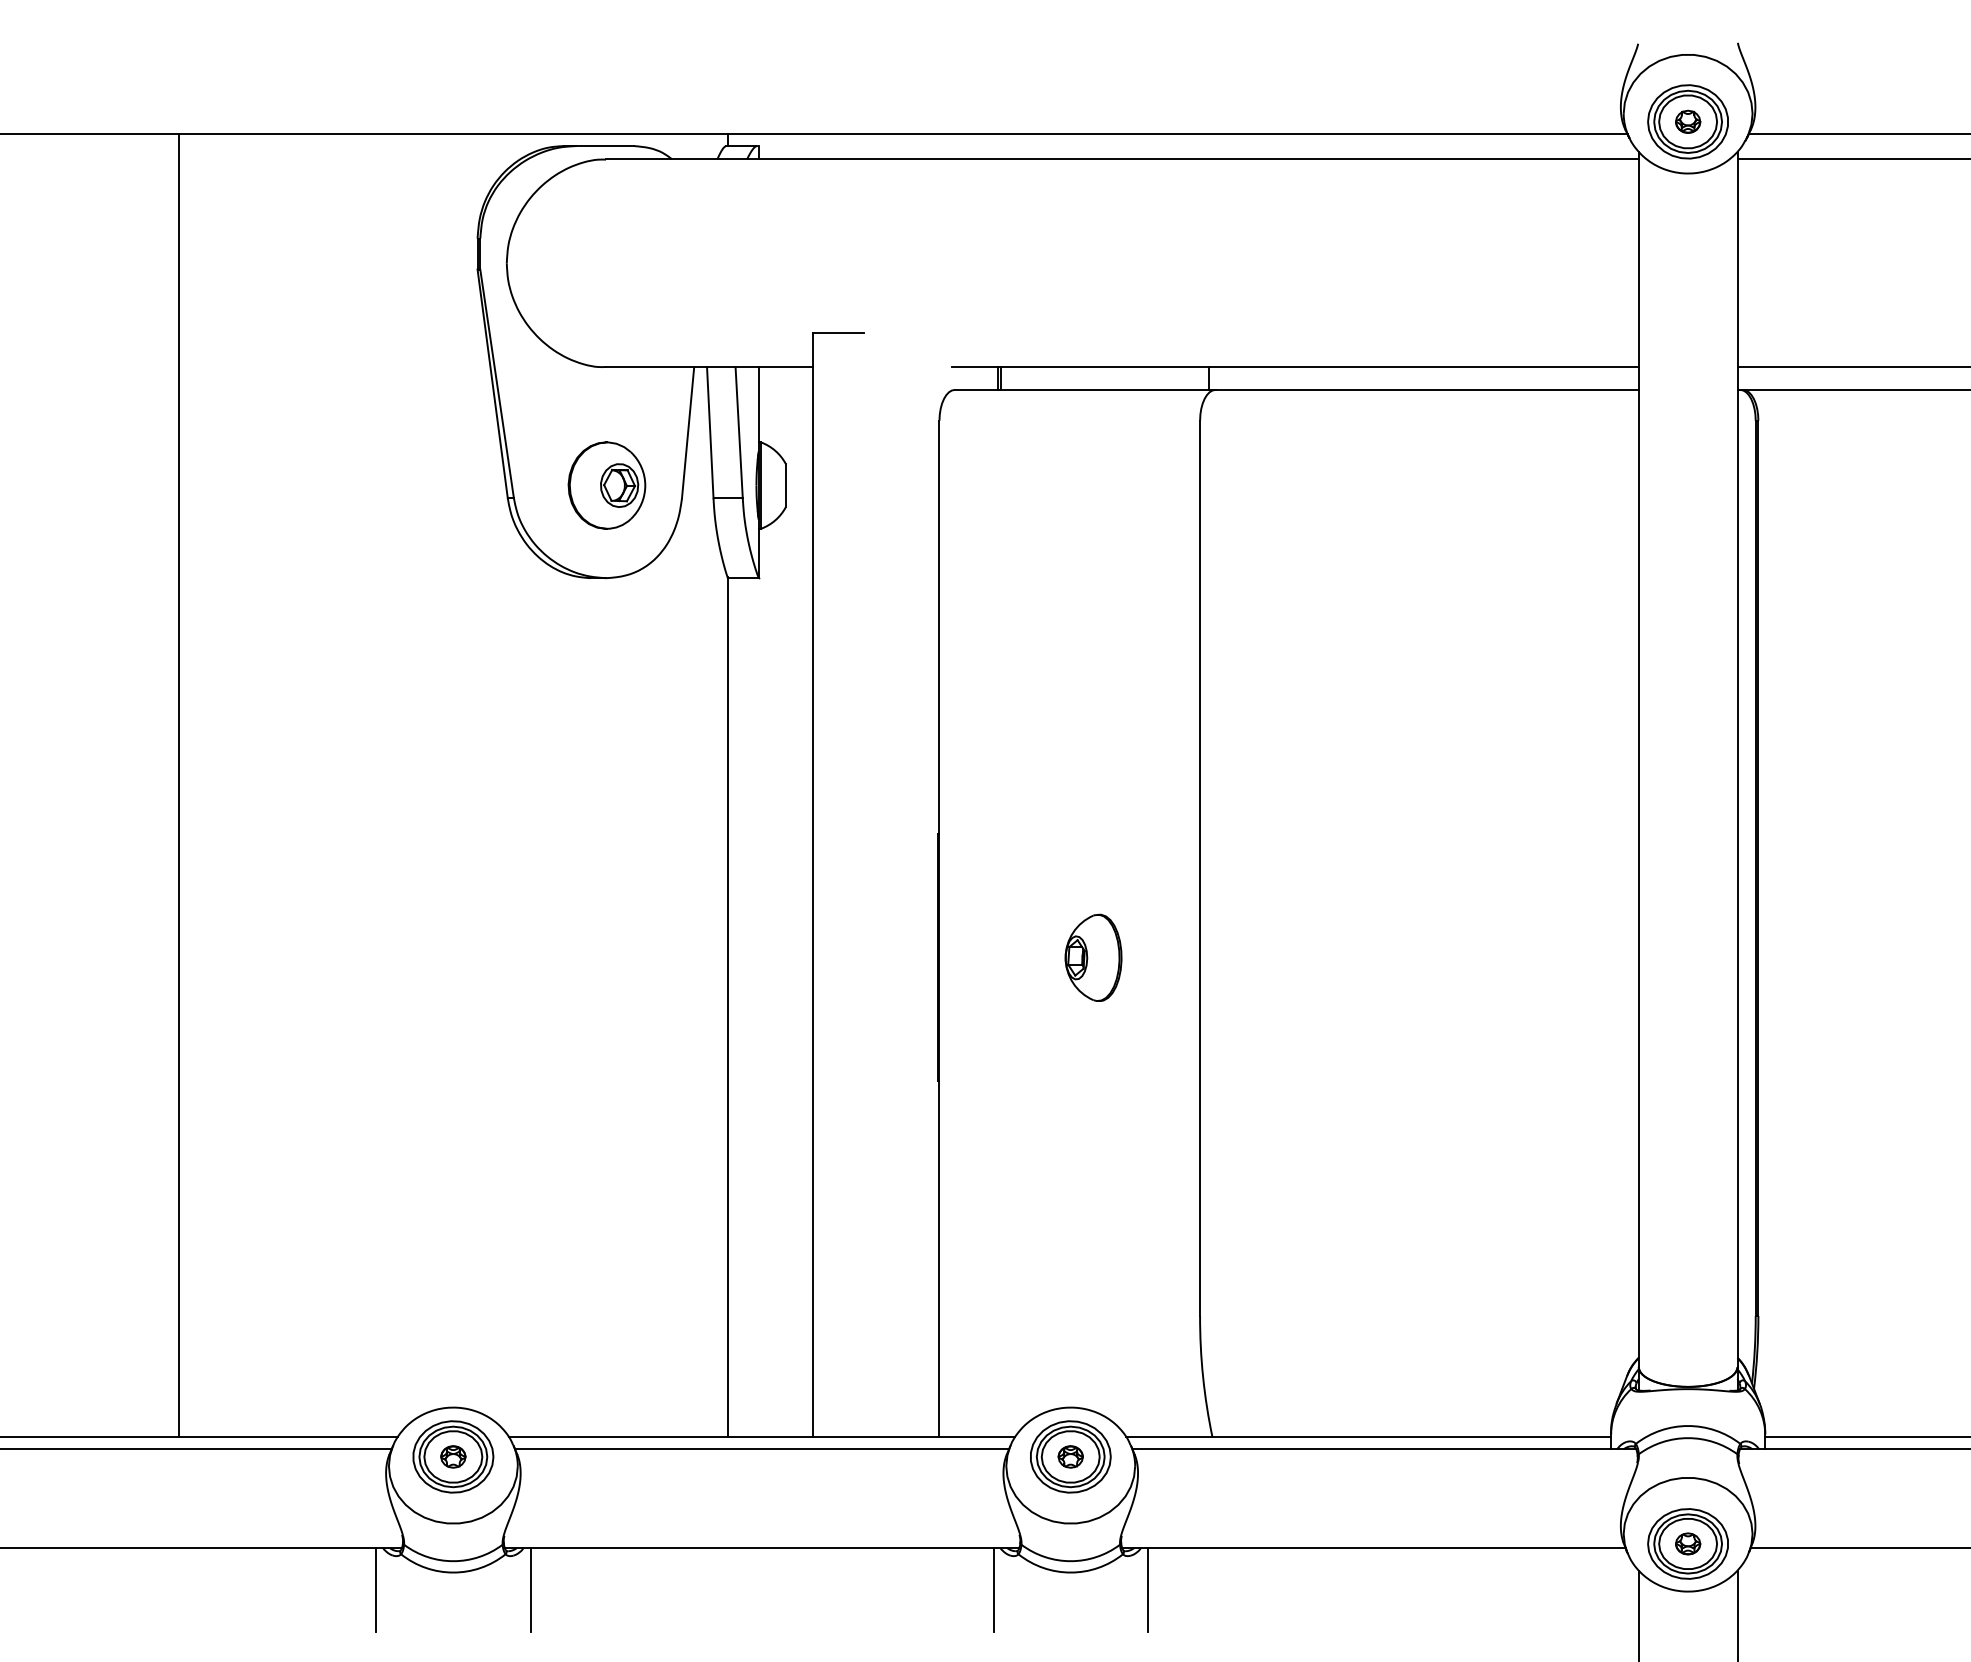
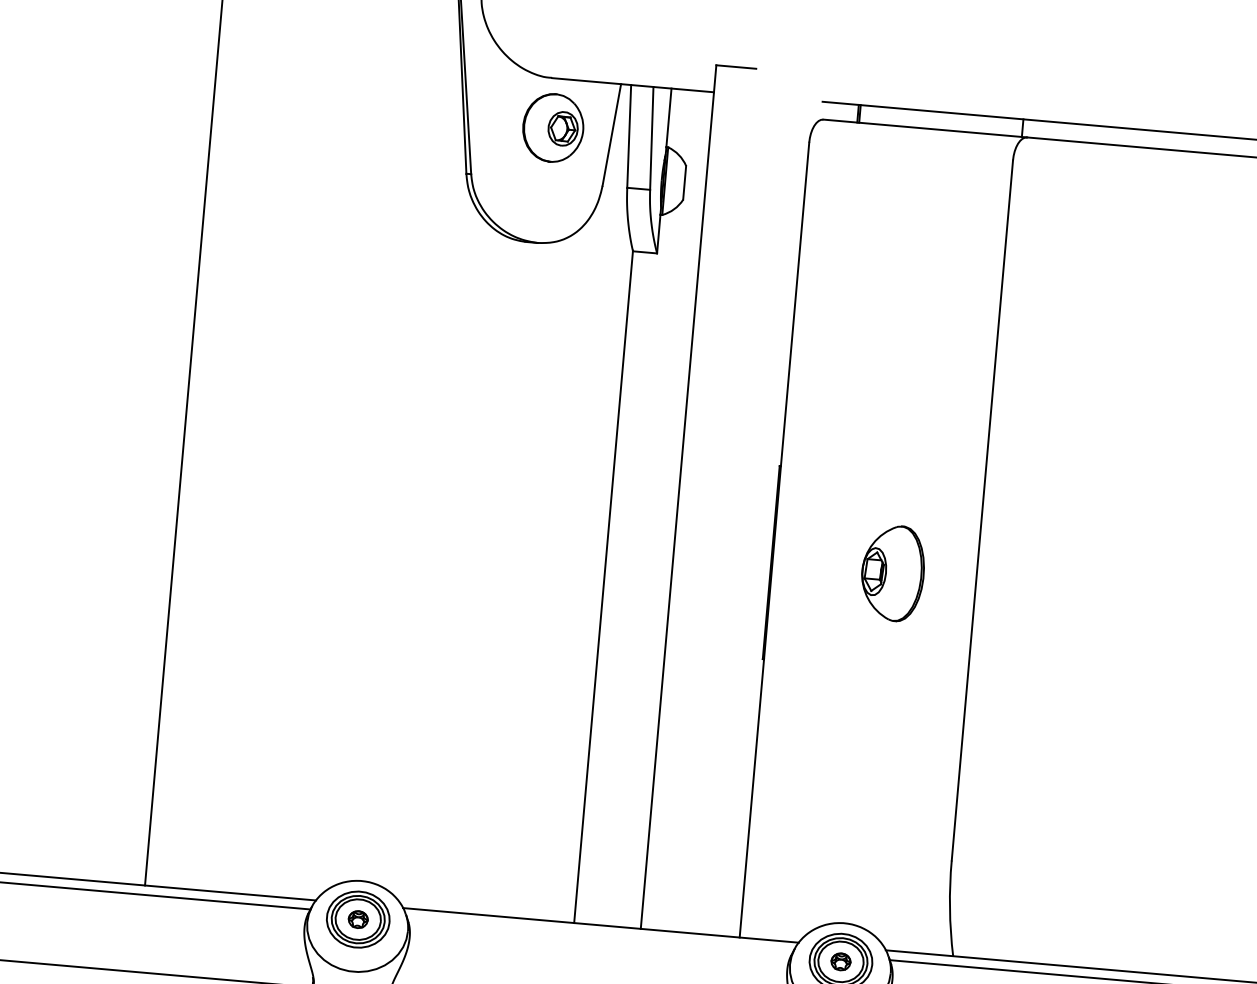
part: (606, 485) -> (552, 127), moved
part: (1093, 957) -> (892, 572), size x1.4
line: (762, 1449) -> (600, 934), removed

